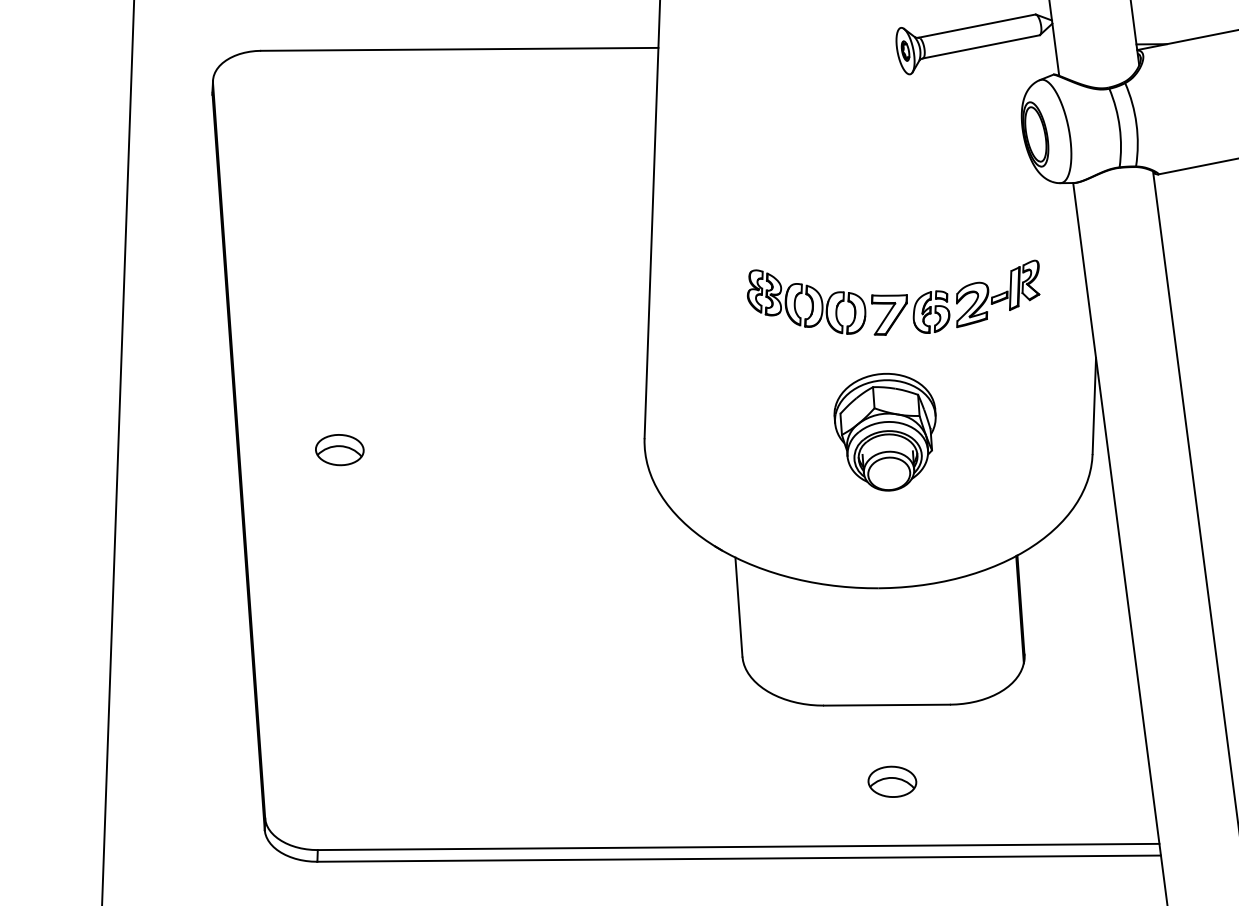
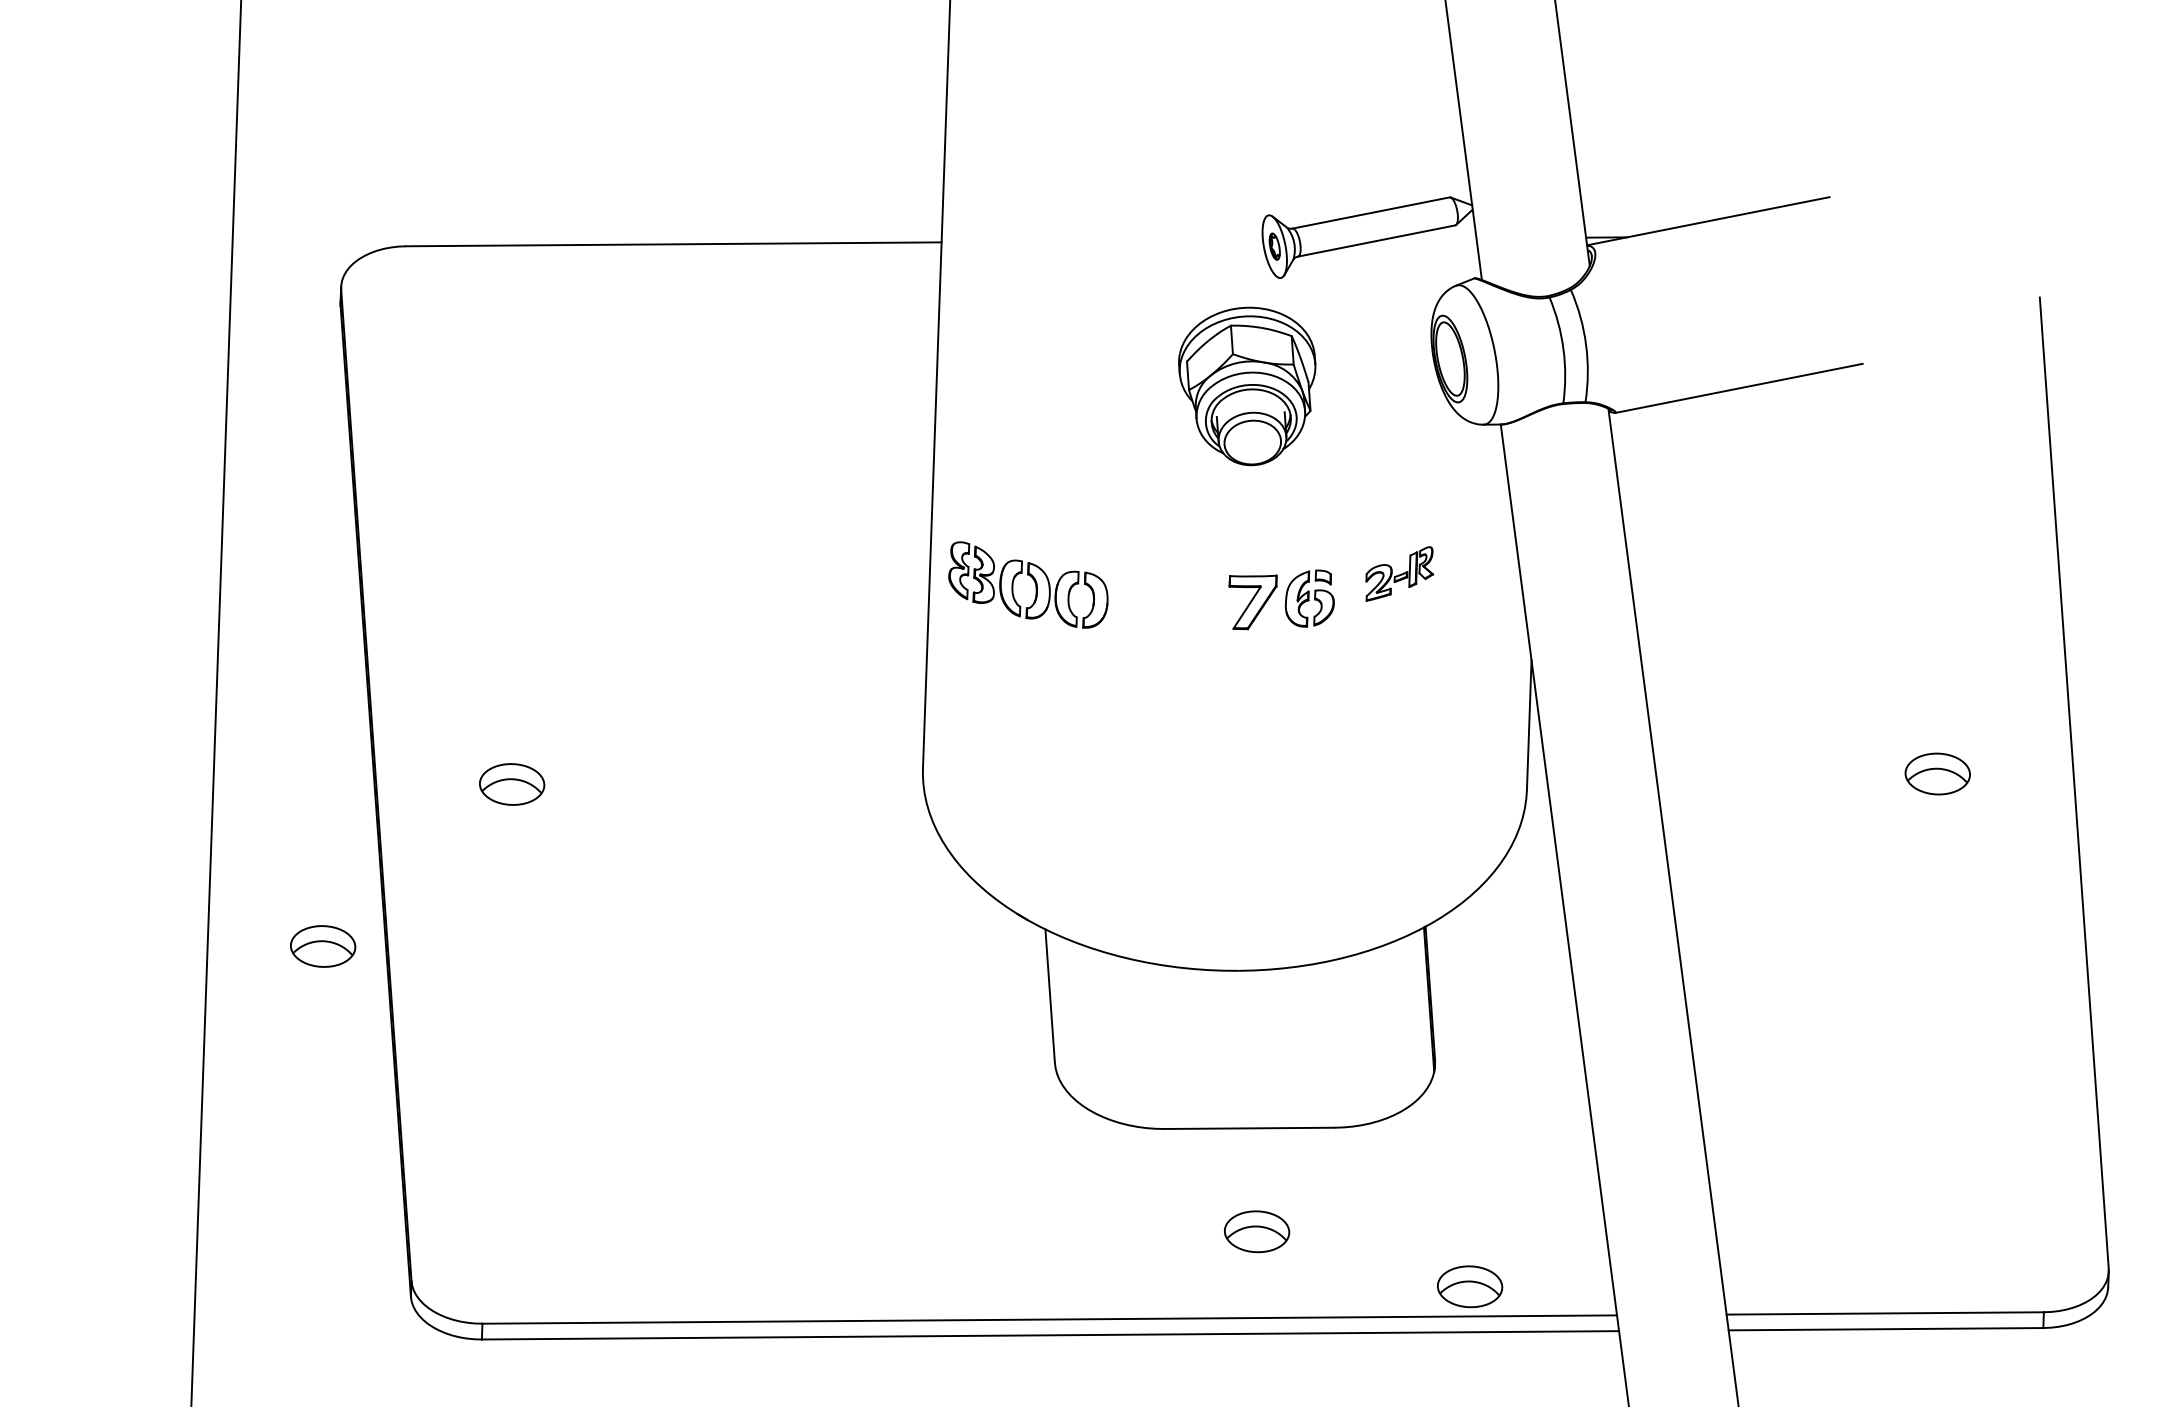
part: (998, 293) -> (1399, 573), size x0.6
part: (811, 300) -> (1034, 583), moved
part: (885, 432) -> (1247, 386), moved
part: (199, 570) -> (323, 946), added
part: (1050, 822) -> (1470, 1286), added

